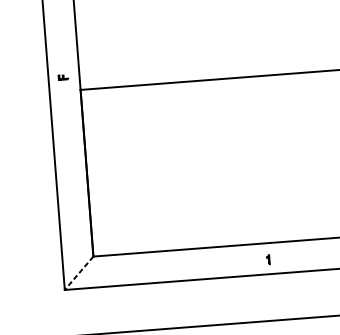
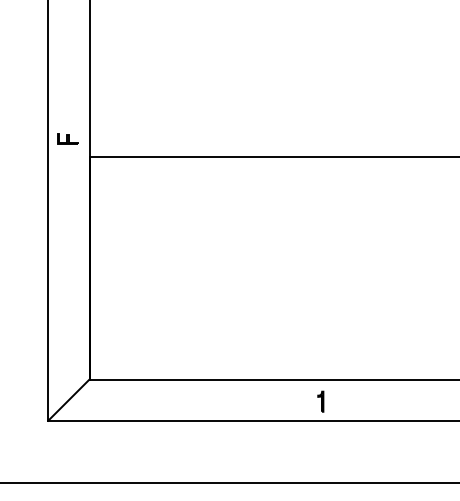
part: (62, 76) -> (67, 138), size x1.67
part: (268, 259) -> (320, 401), size x1.67
line: (78, 273) -> (68, 400), dashed -> solid

